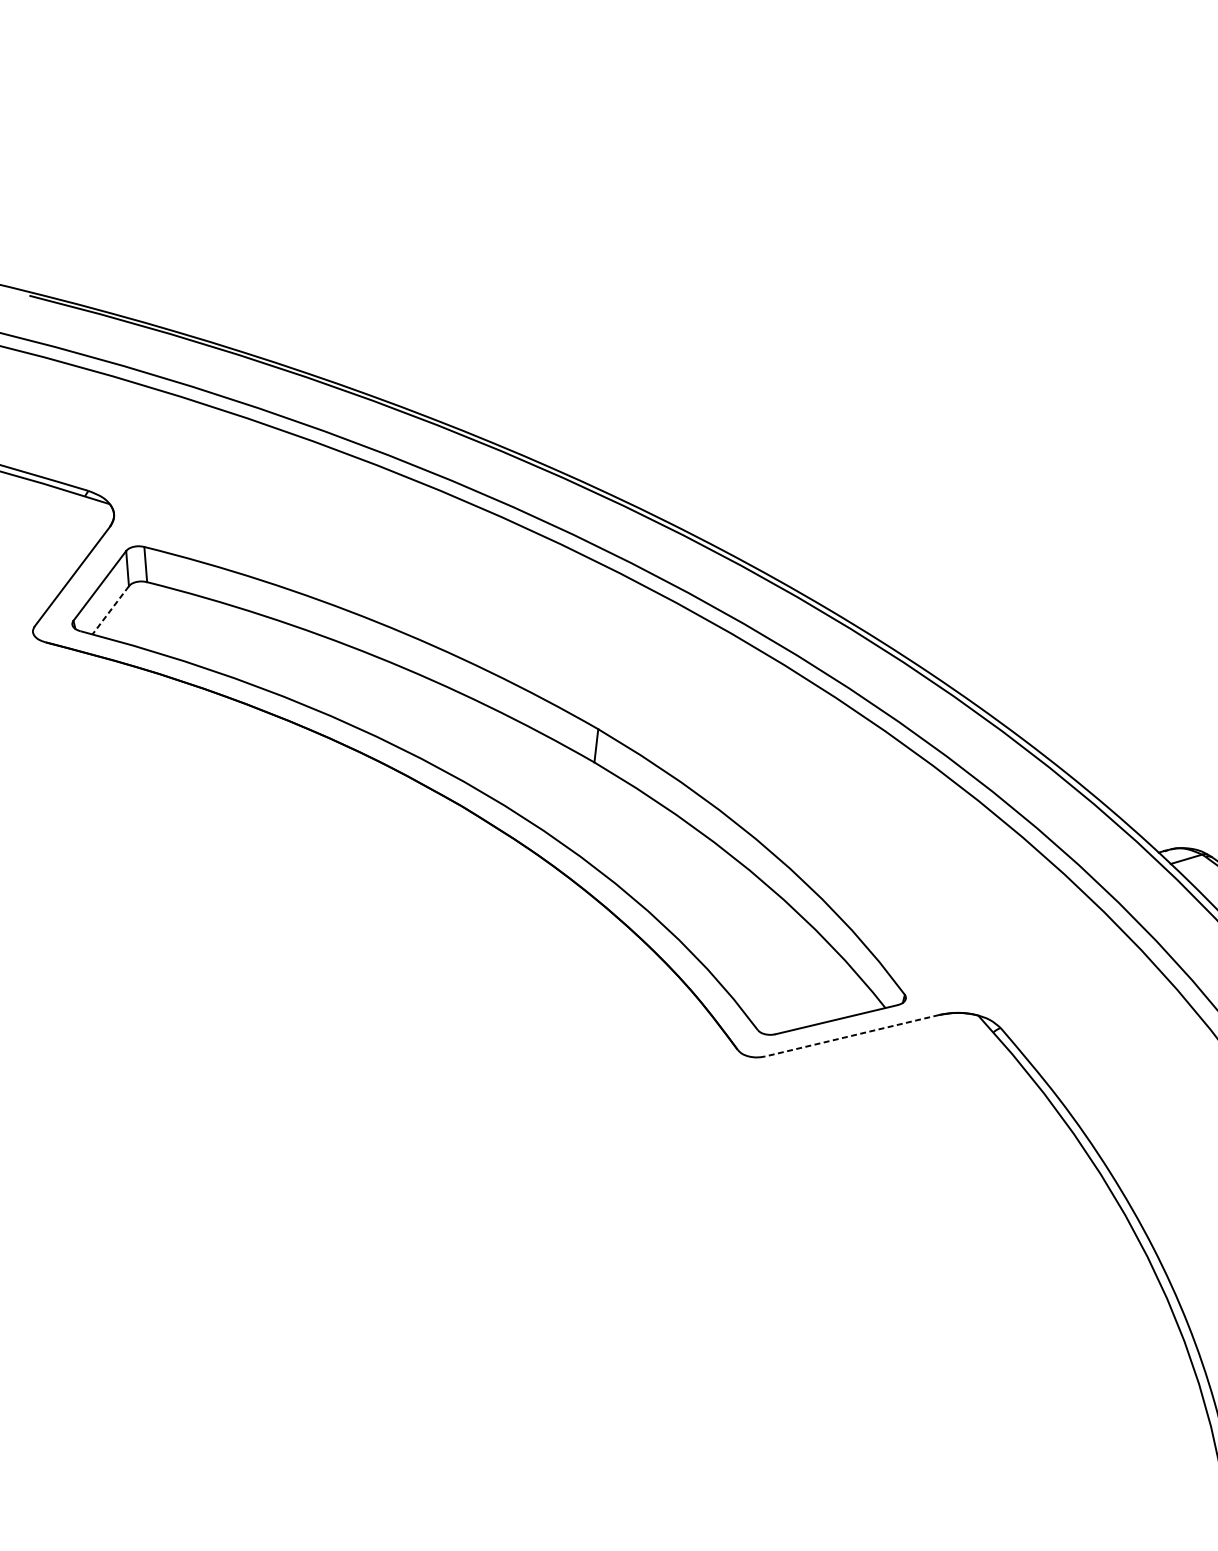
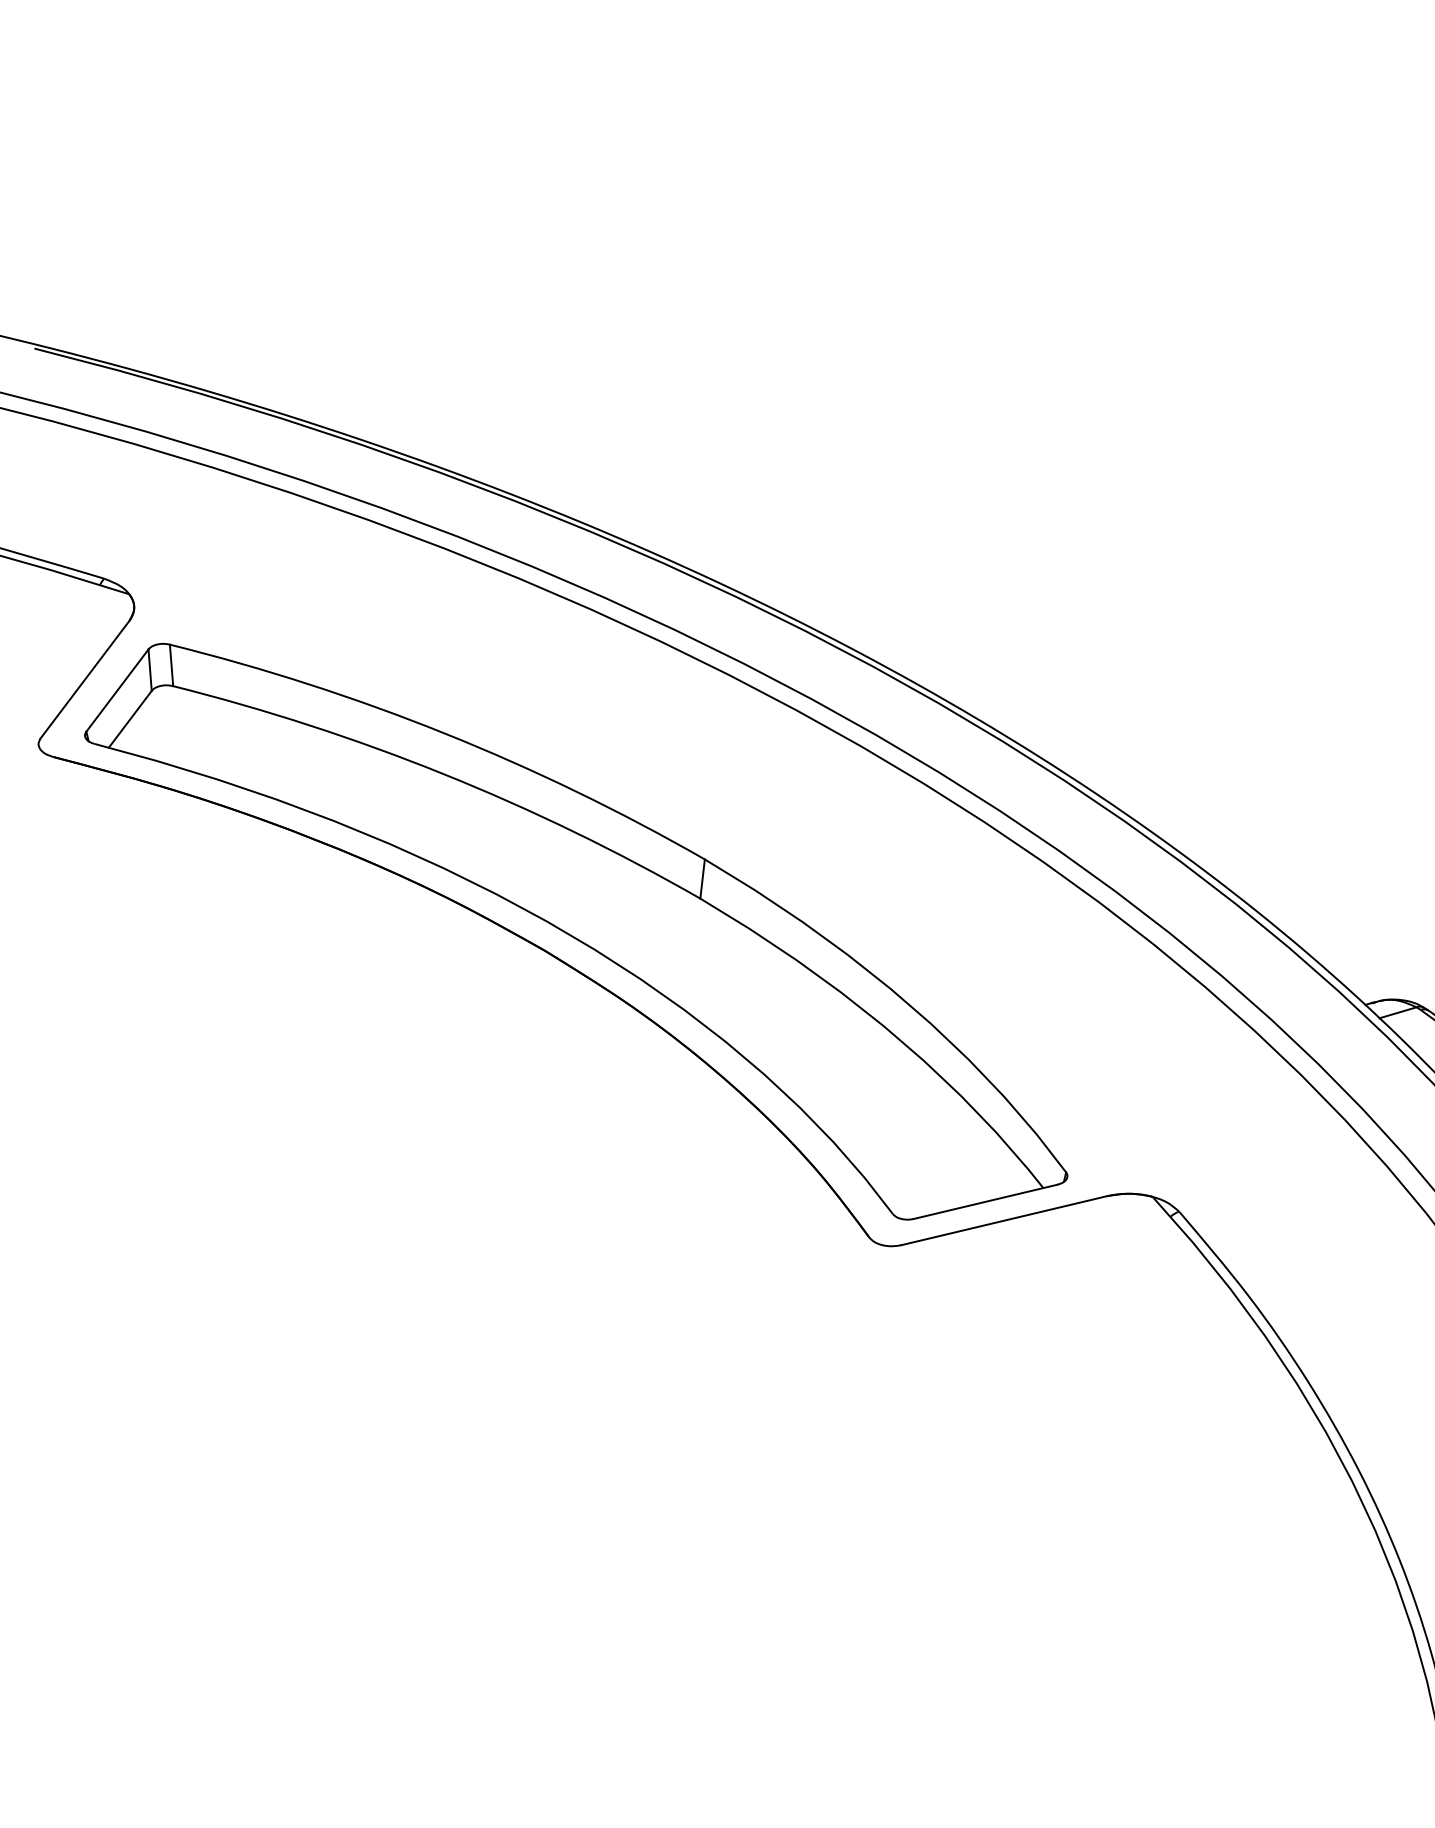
line: (110, 610) -> (130, 719), dashed -> solid
line: (851, 1035) -> (1003, 1220), dashed -> solid

